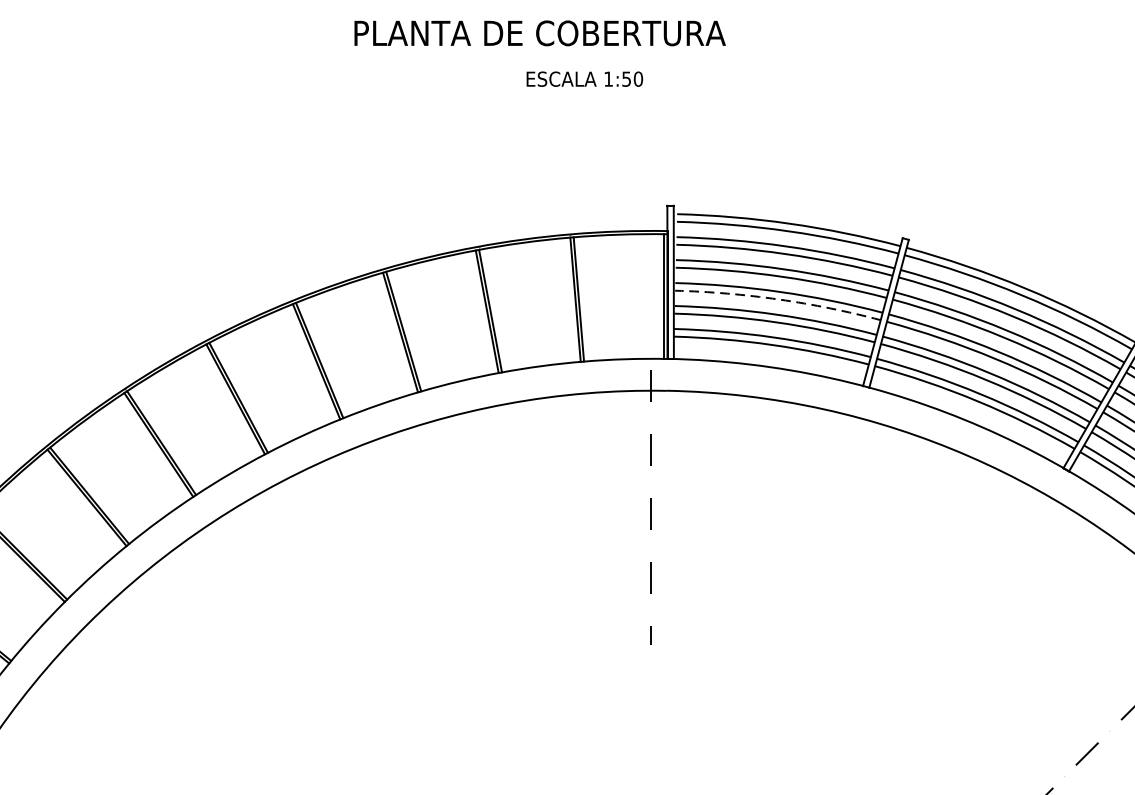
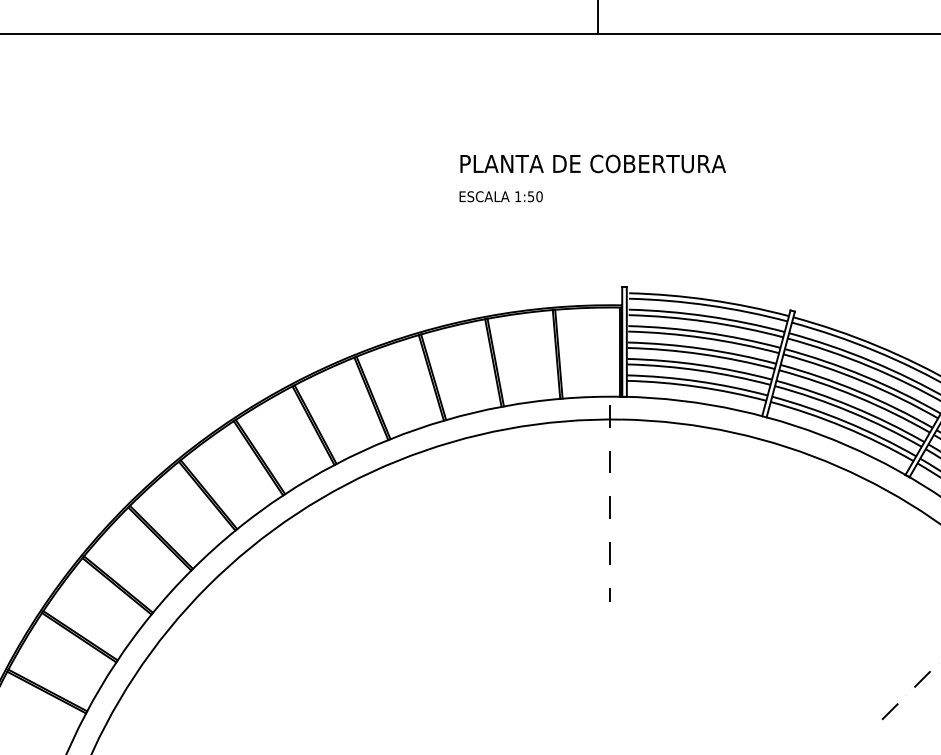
text: (539, 32) -> (592, 163), moved
text: (583, 78) -> (500, 196), moved
arc: (779, 299) -> (702, 354), dashed -> solid

